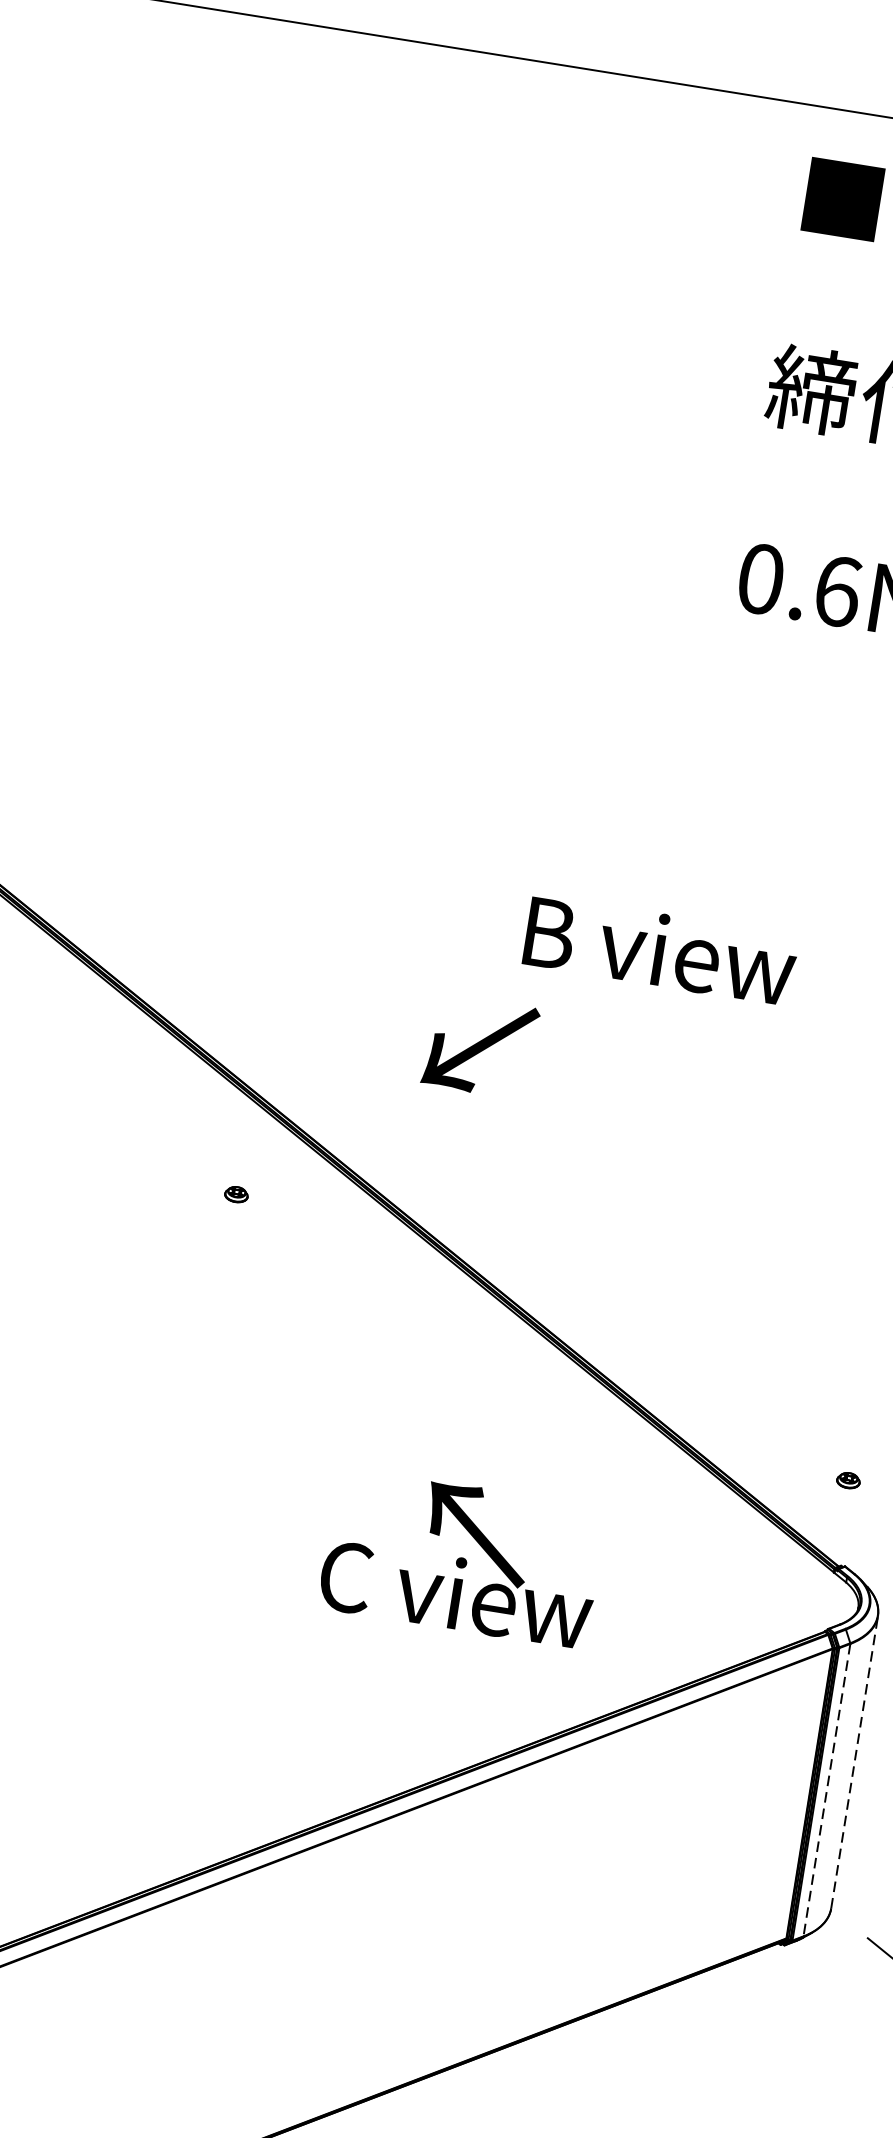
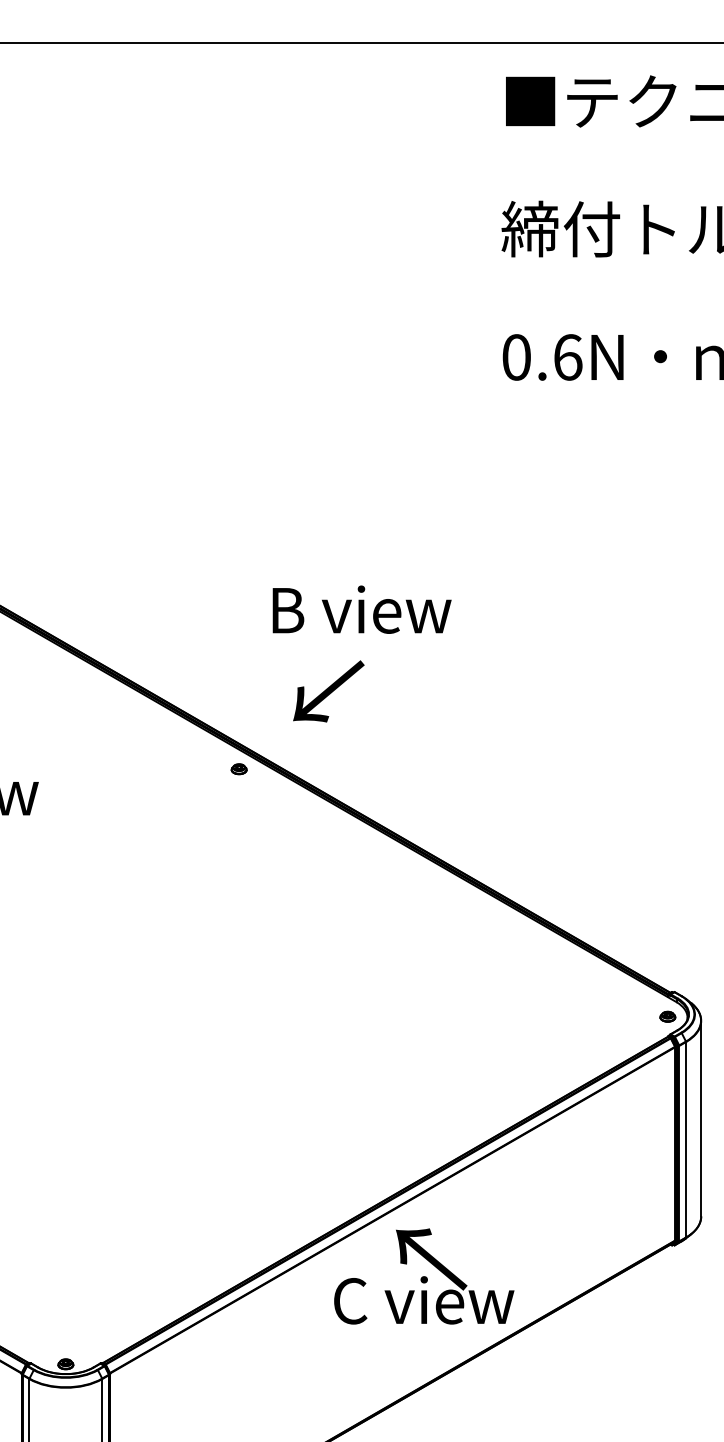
text: (659, 949) -> (361, 609), moved
text: (480, 1046) -> (328, 691), moved
part: (235, 1194) -> (238, 769), moved
part: (848, 1480) -> (667, 1016), moved
text: (462, 1558) -> (424, 1276), moved
line: (855, 1762) -> (701, 1118), dashed -> solid
line: (827, 1789) -> (686, 1139), dashed -> solid

